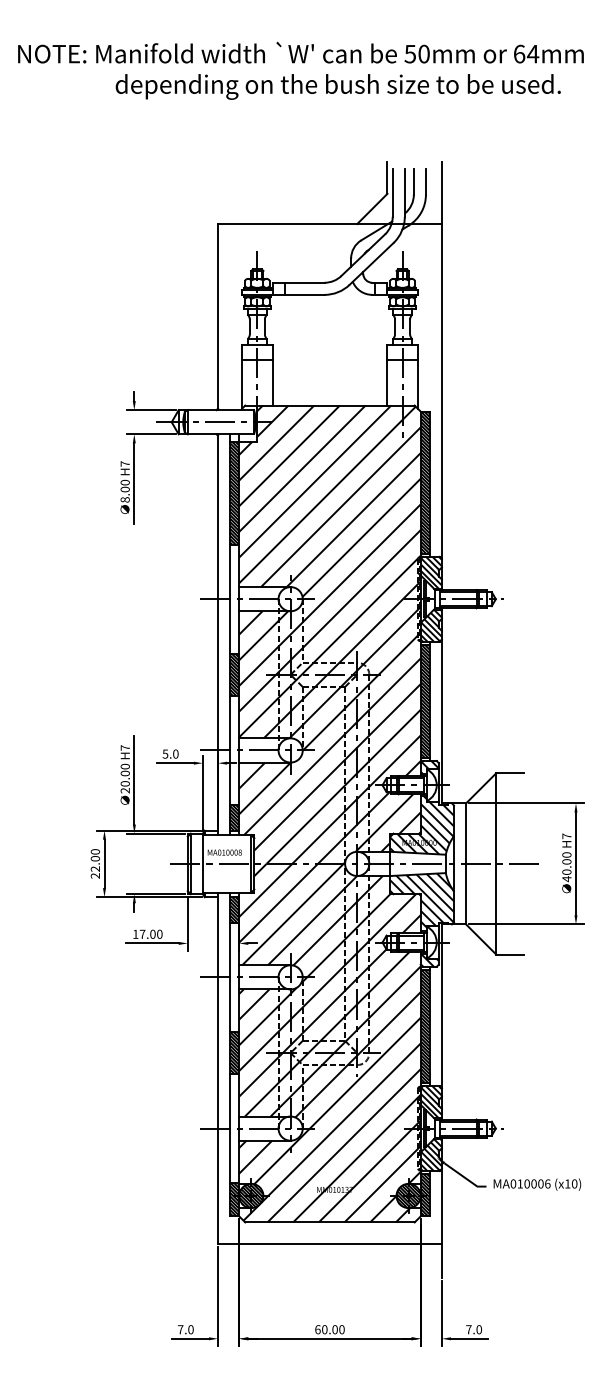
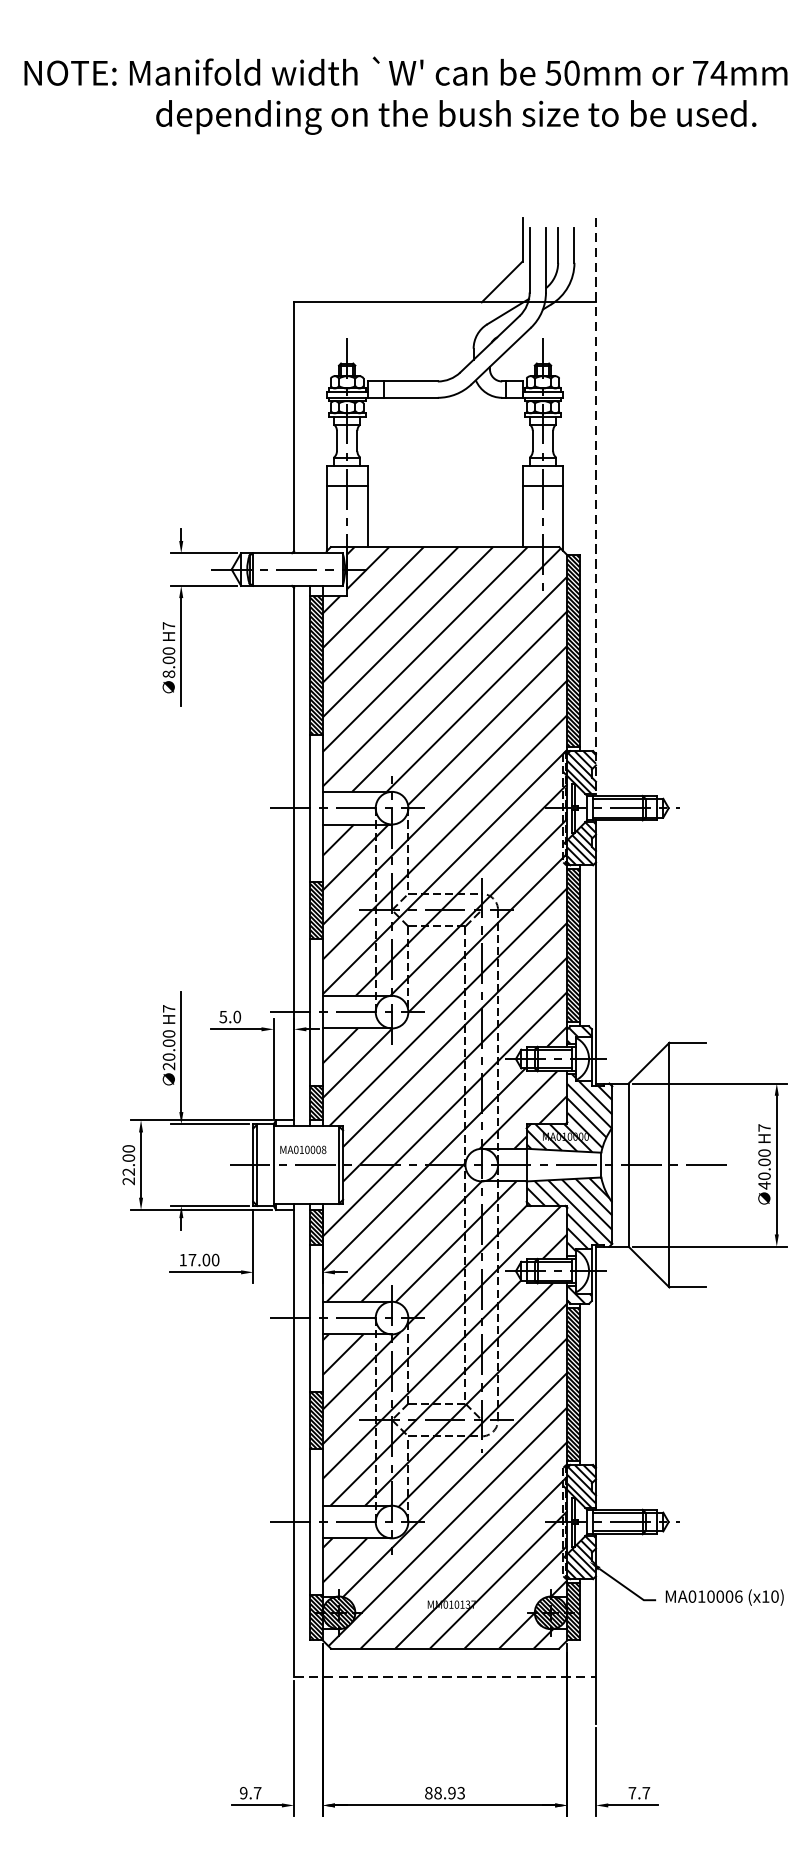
text: (519, 53) -> (700, 72), 64mm -> 74mm
line: (441, 376) -> (595, 507), solid -> dashed
line: (329, 1243) -> (444, 1676), solid -> dashed
text: (185, 1329) -> (250, 1792), 7.0 -> 9.7
text: (329, 1329) -> (444, 1792), 60.00 -> 88.93
text: (479, 1329) -> (646, 1792), 7.0 -> 7.7

